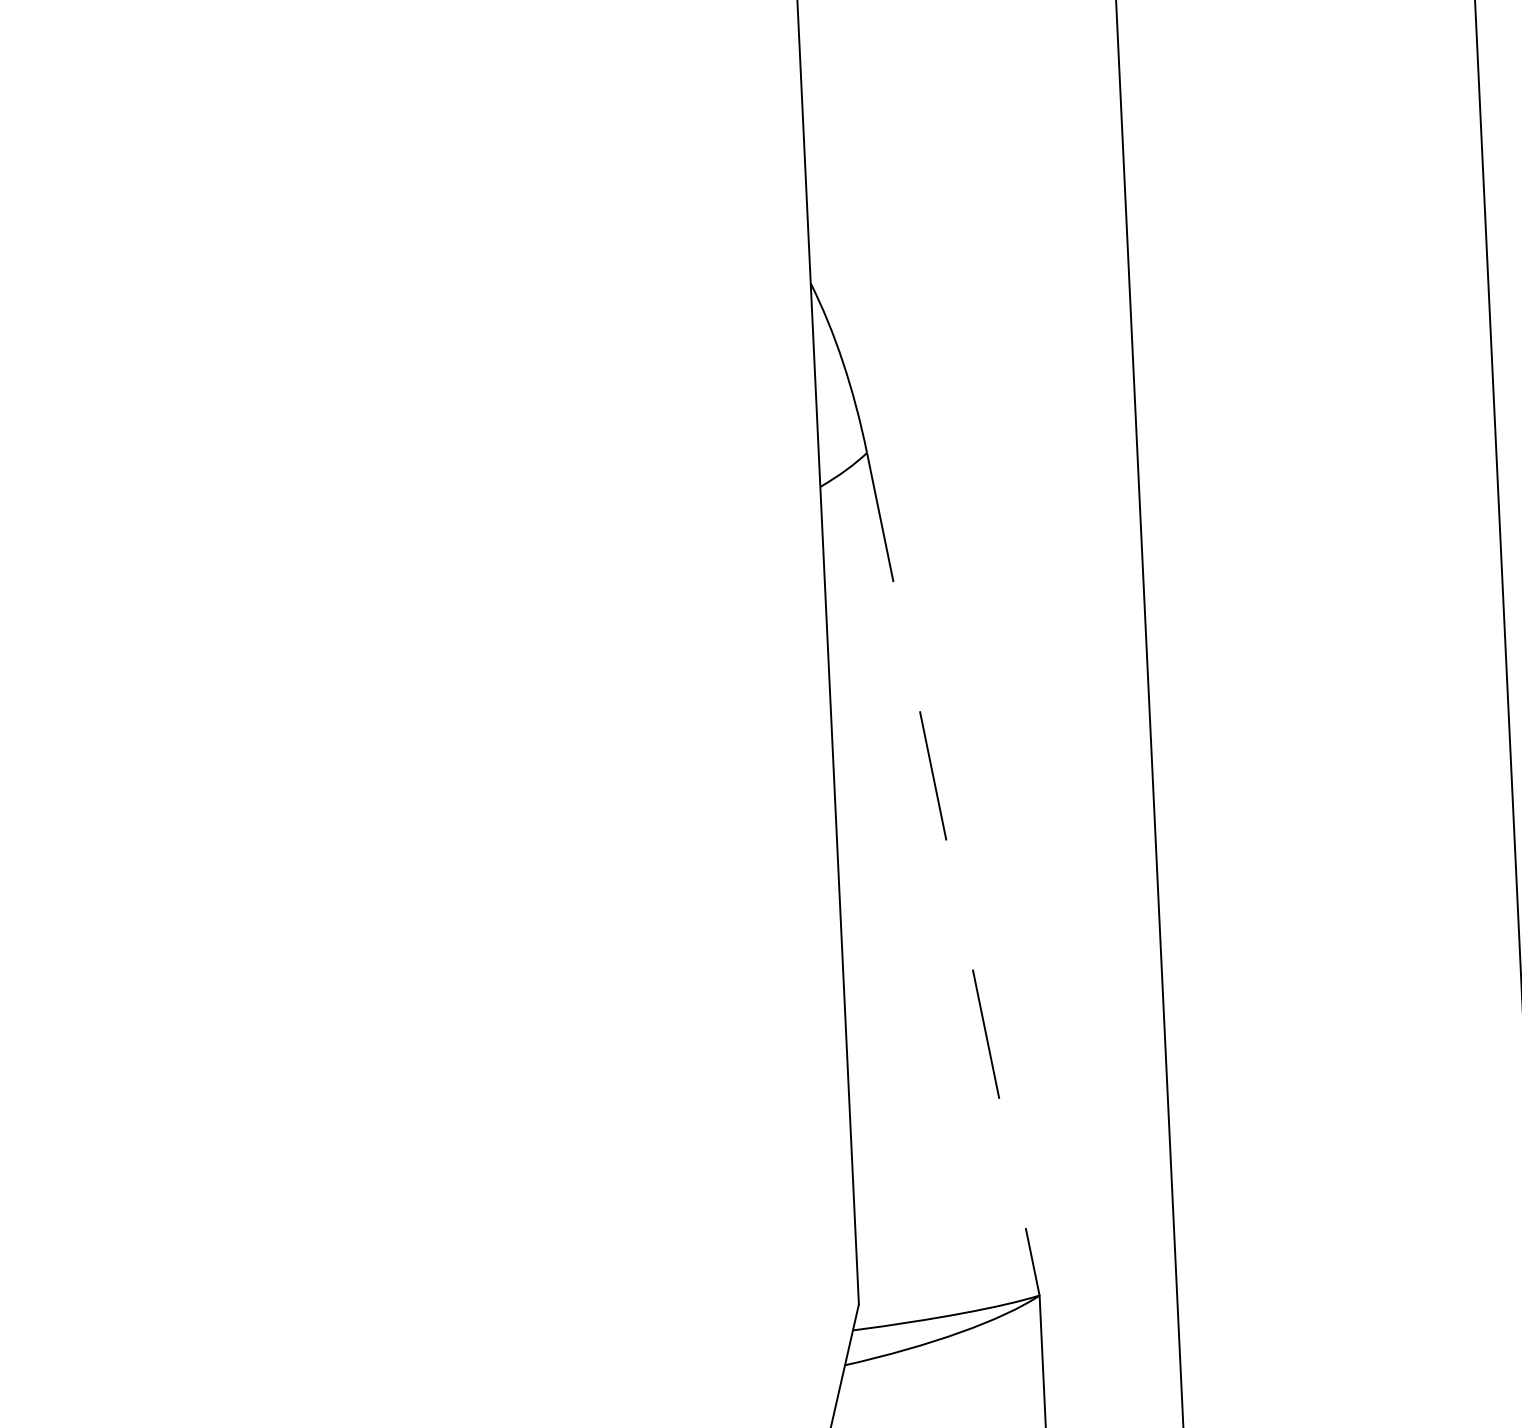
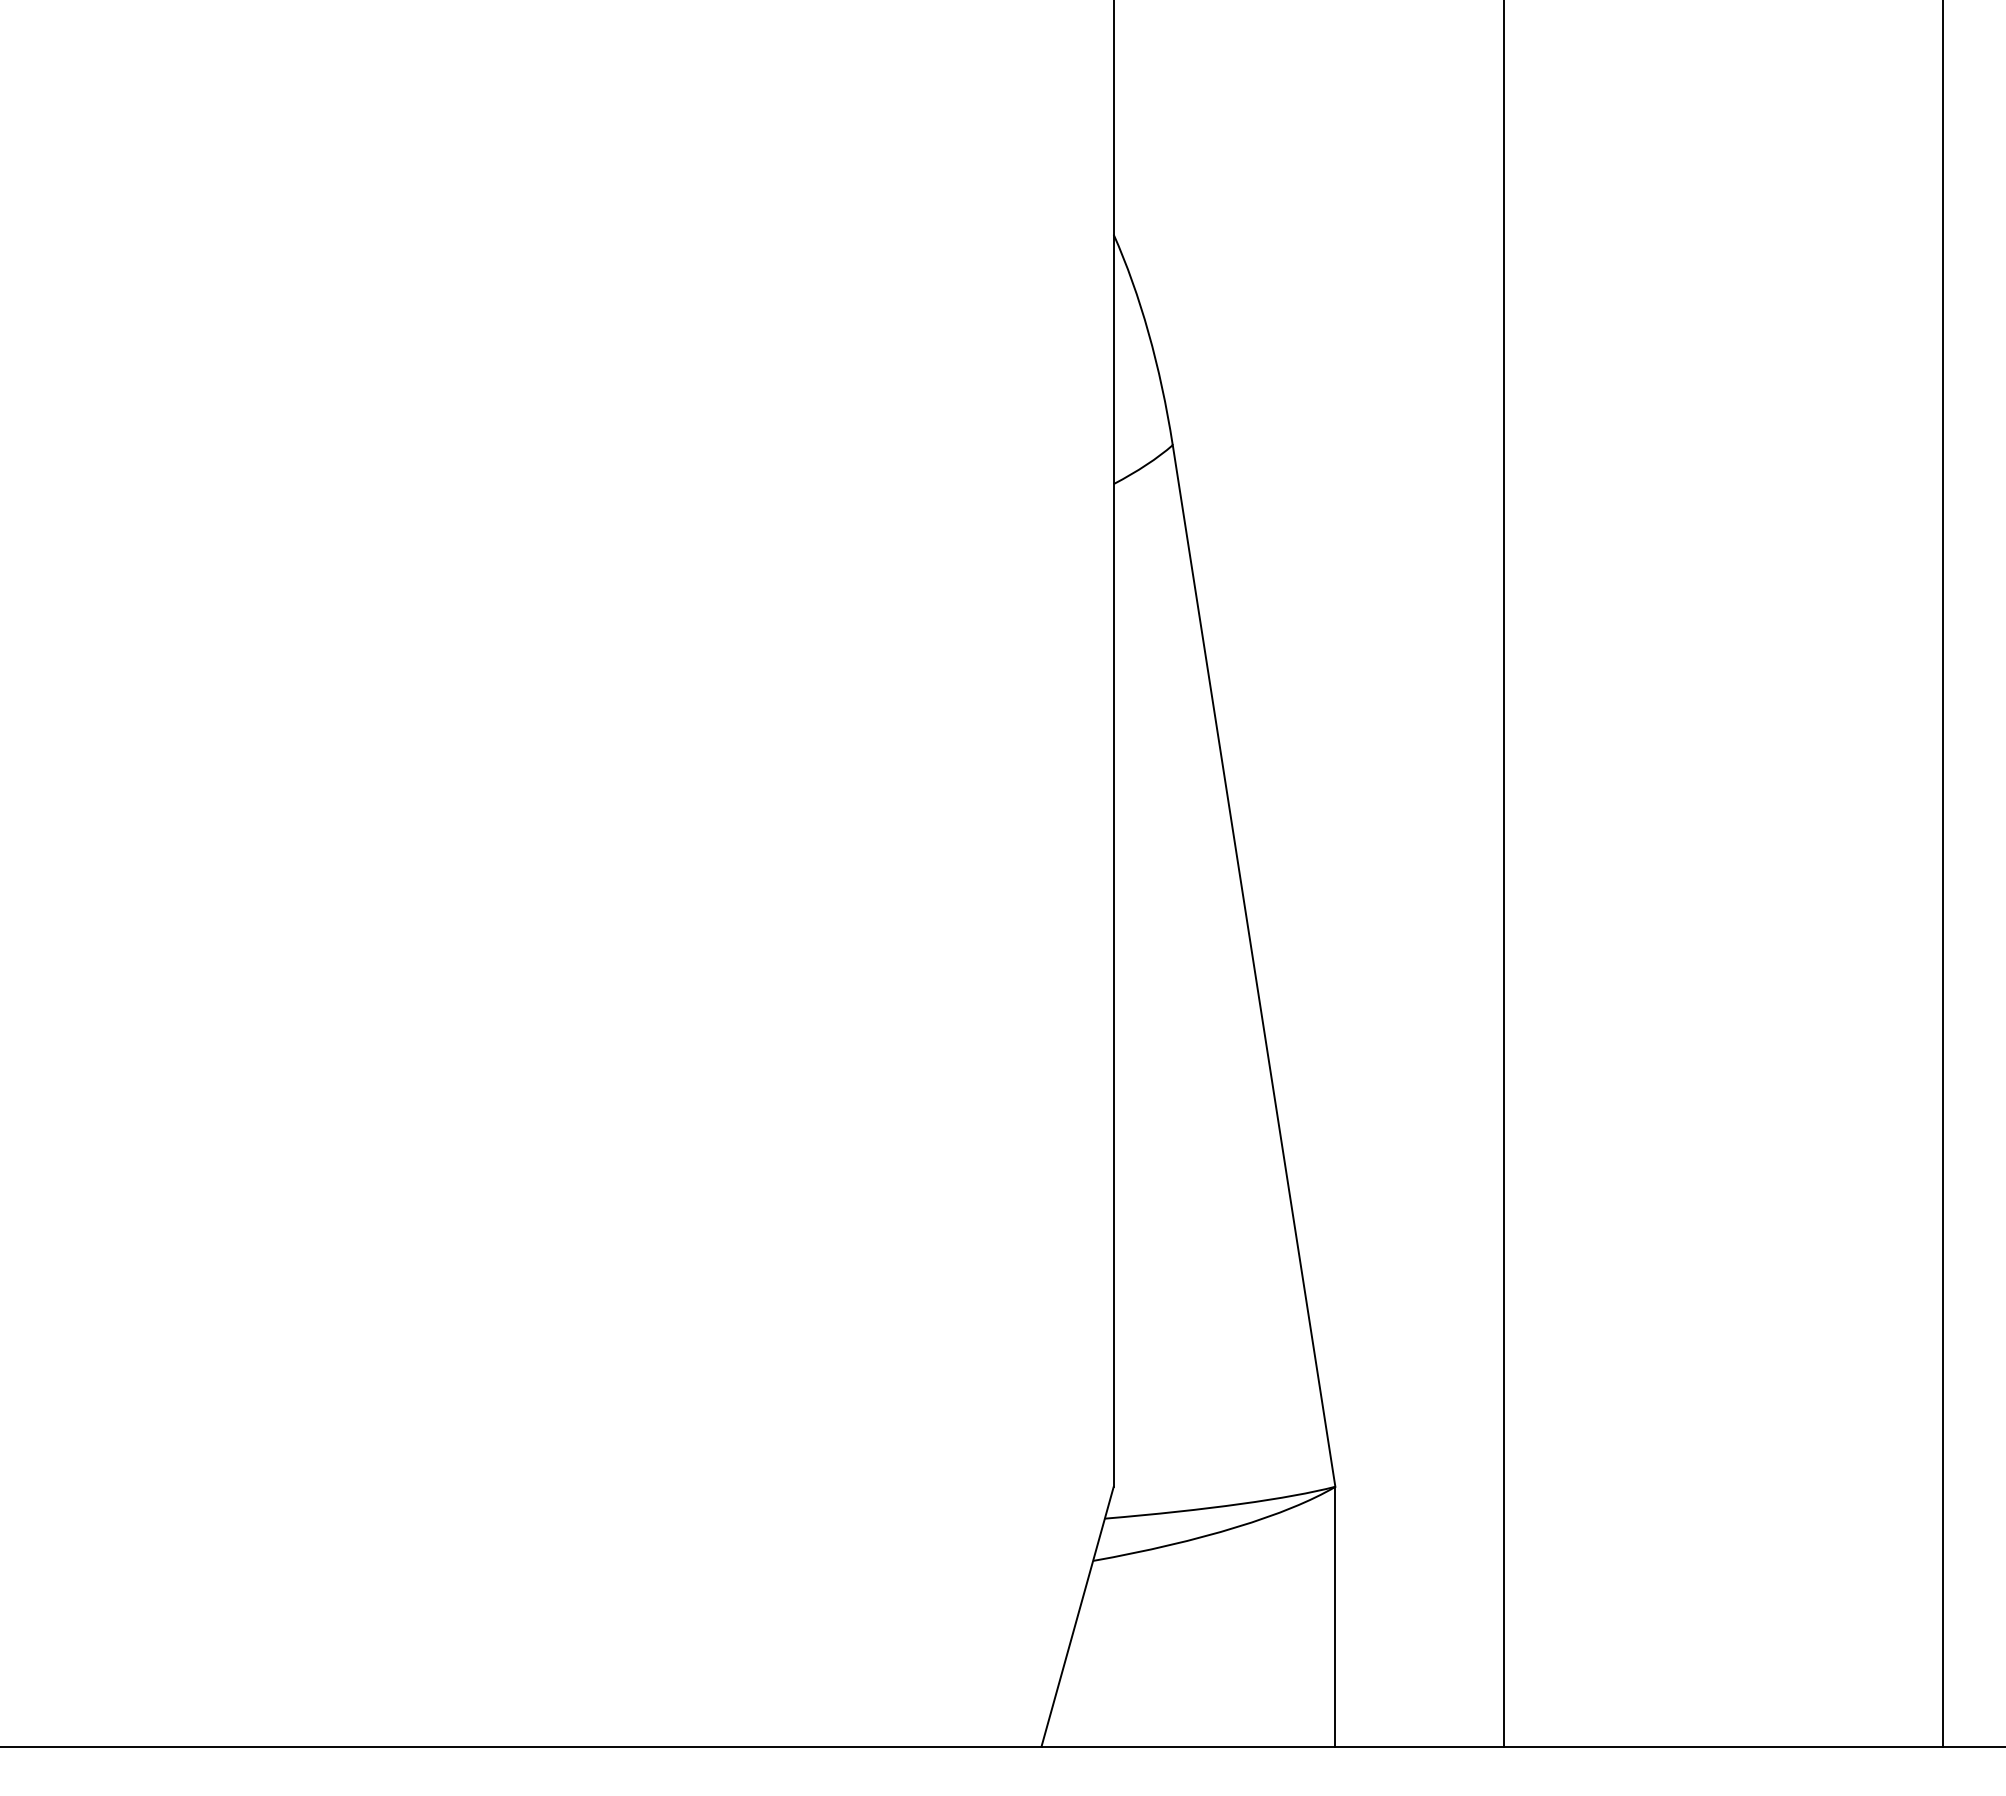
line: (953, 874) -> (1254, 966), dashed -> solid

